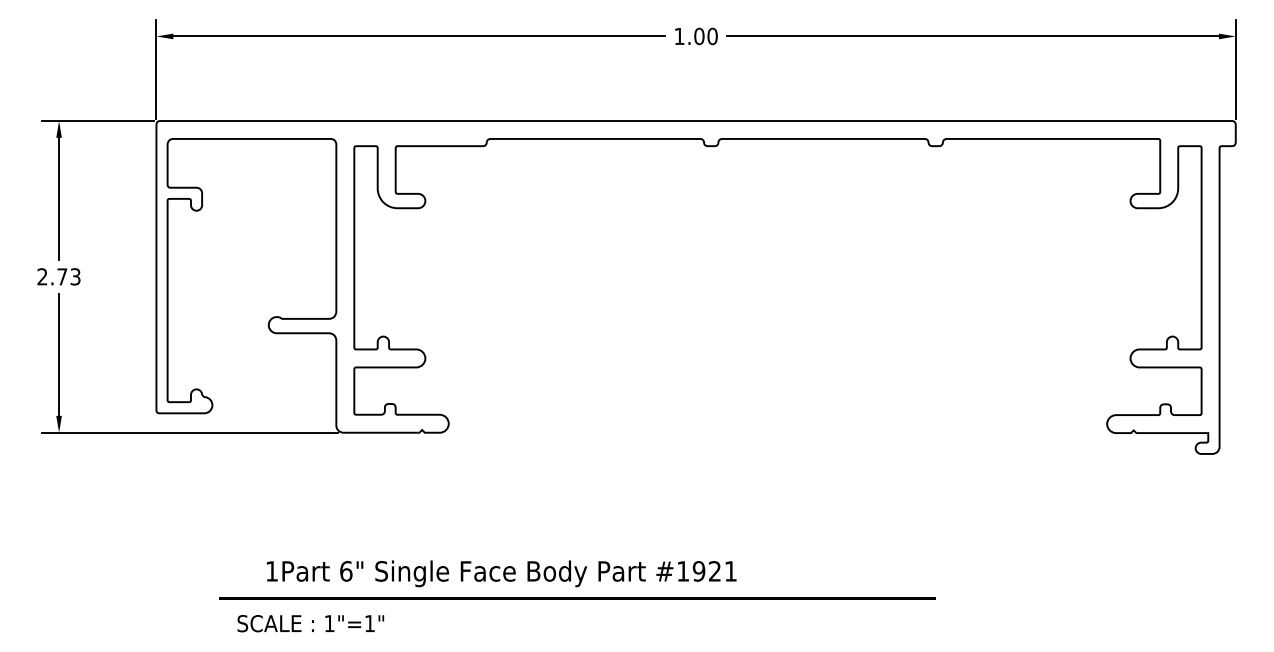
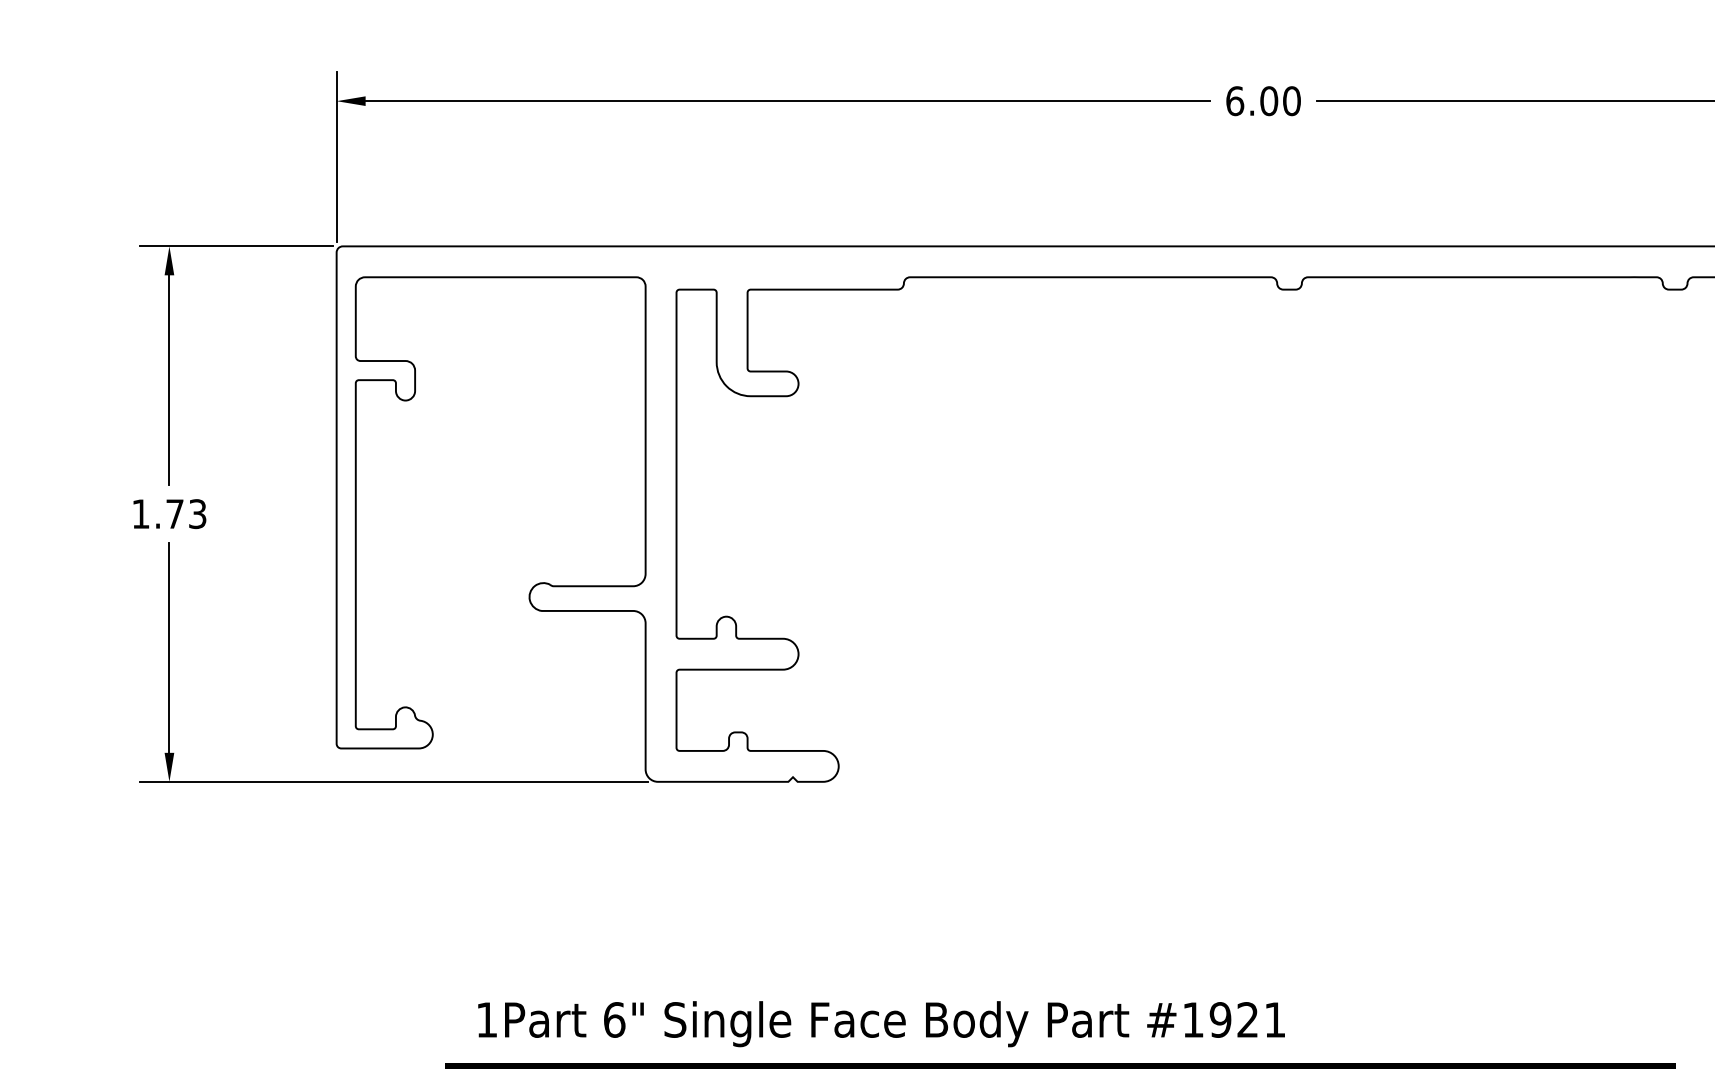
text: (679, 36) -> (1235, 101), 1.00 -> 6.00
text: (42, 276) -> (140, 513), 2.73 -> 1.73
text: (501, 573) -> (881, 1023), moved

